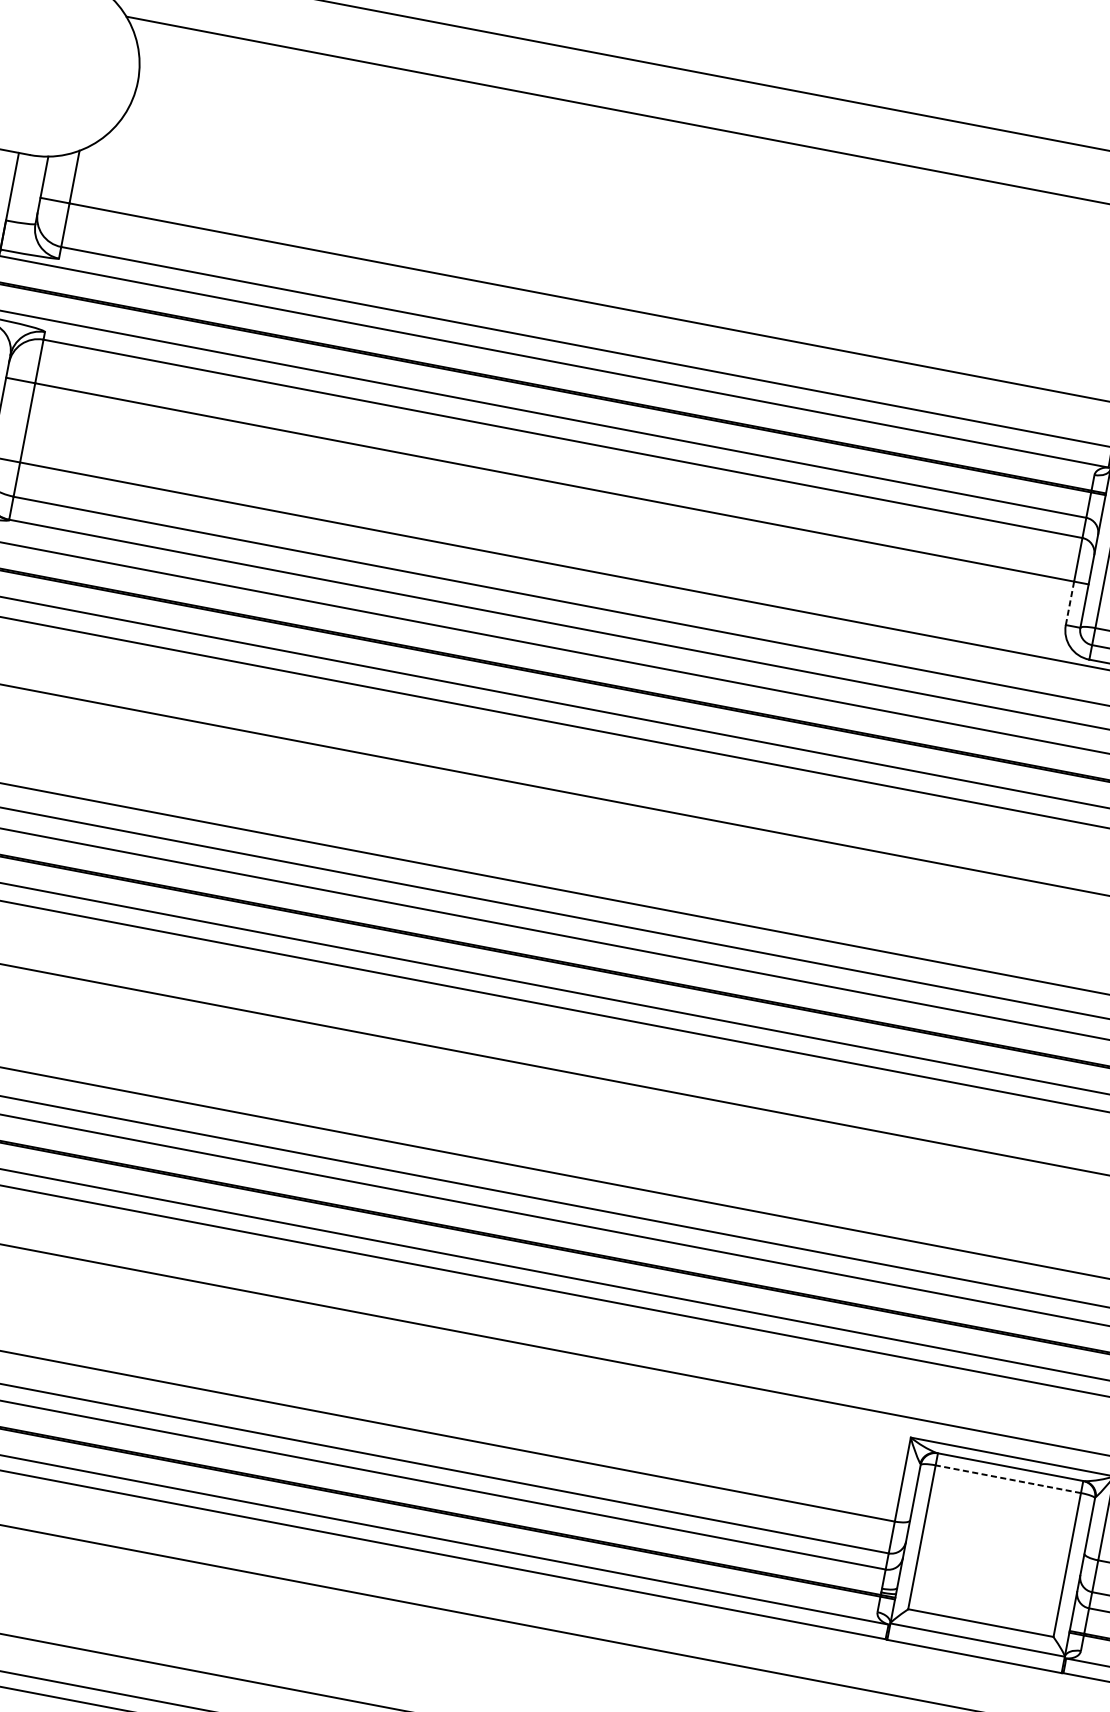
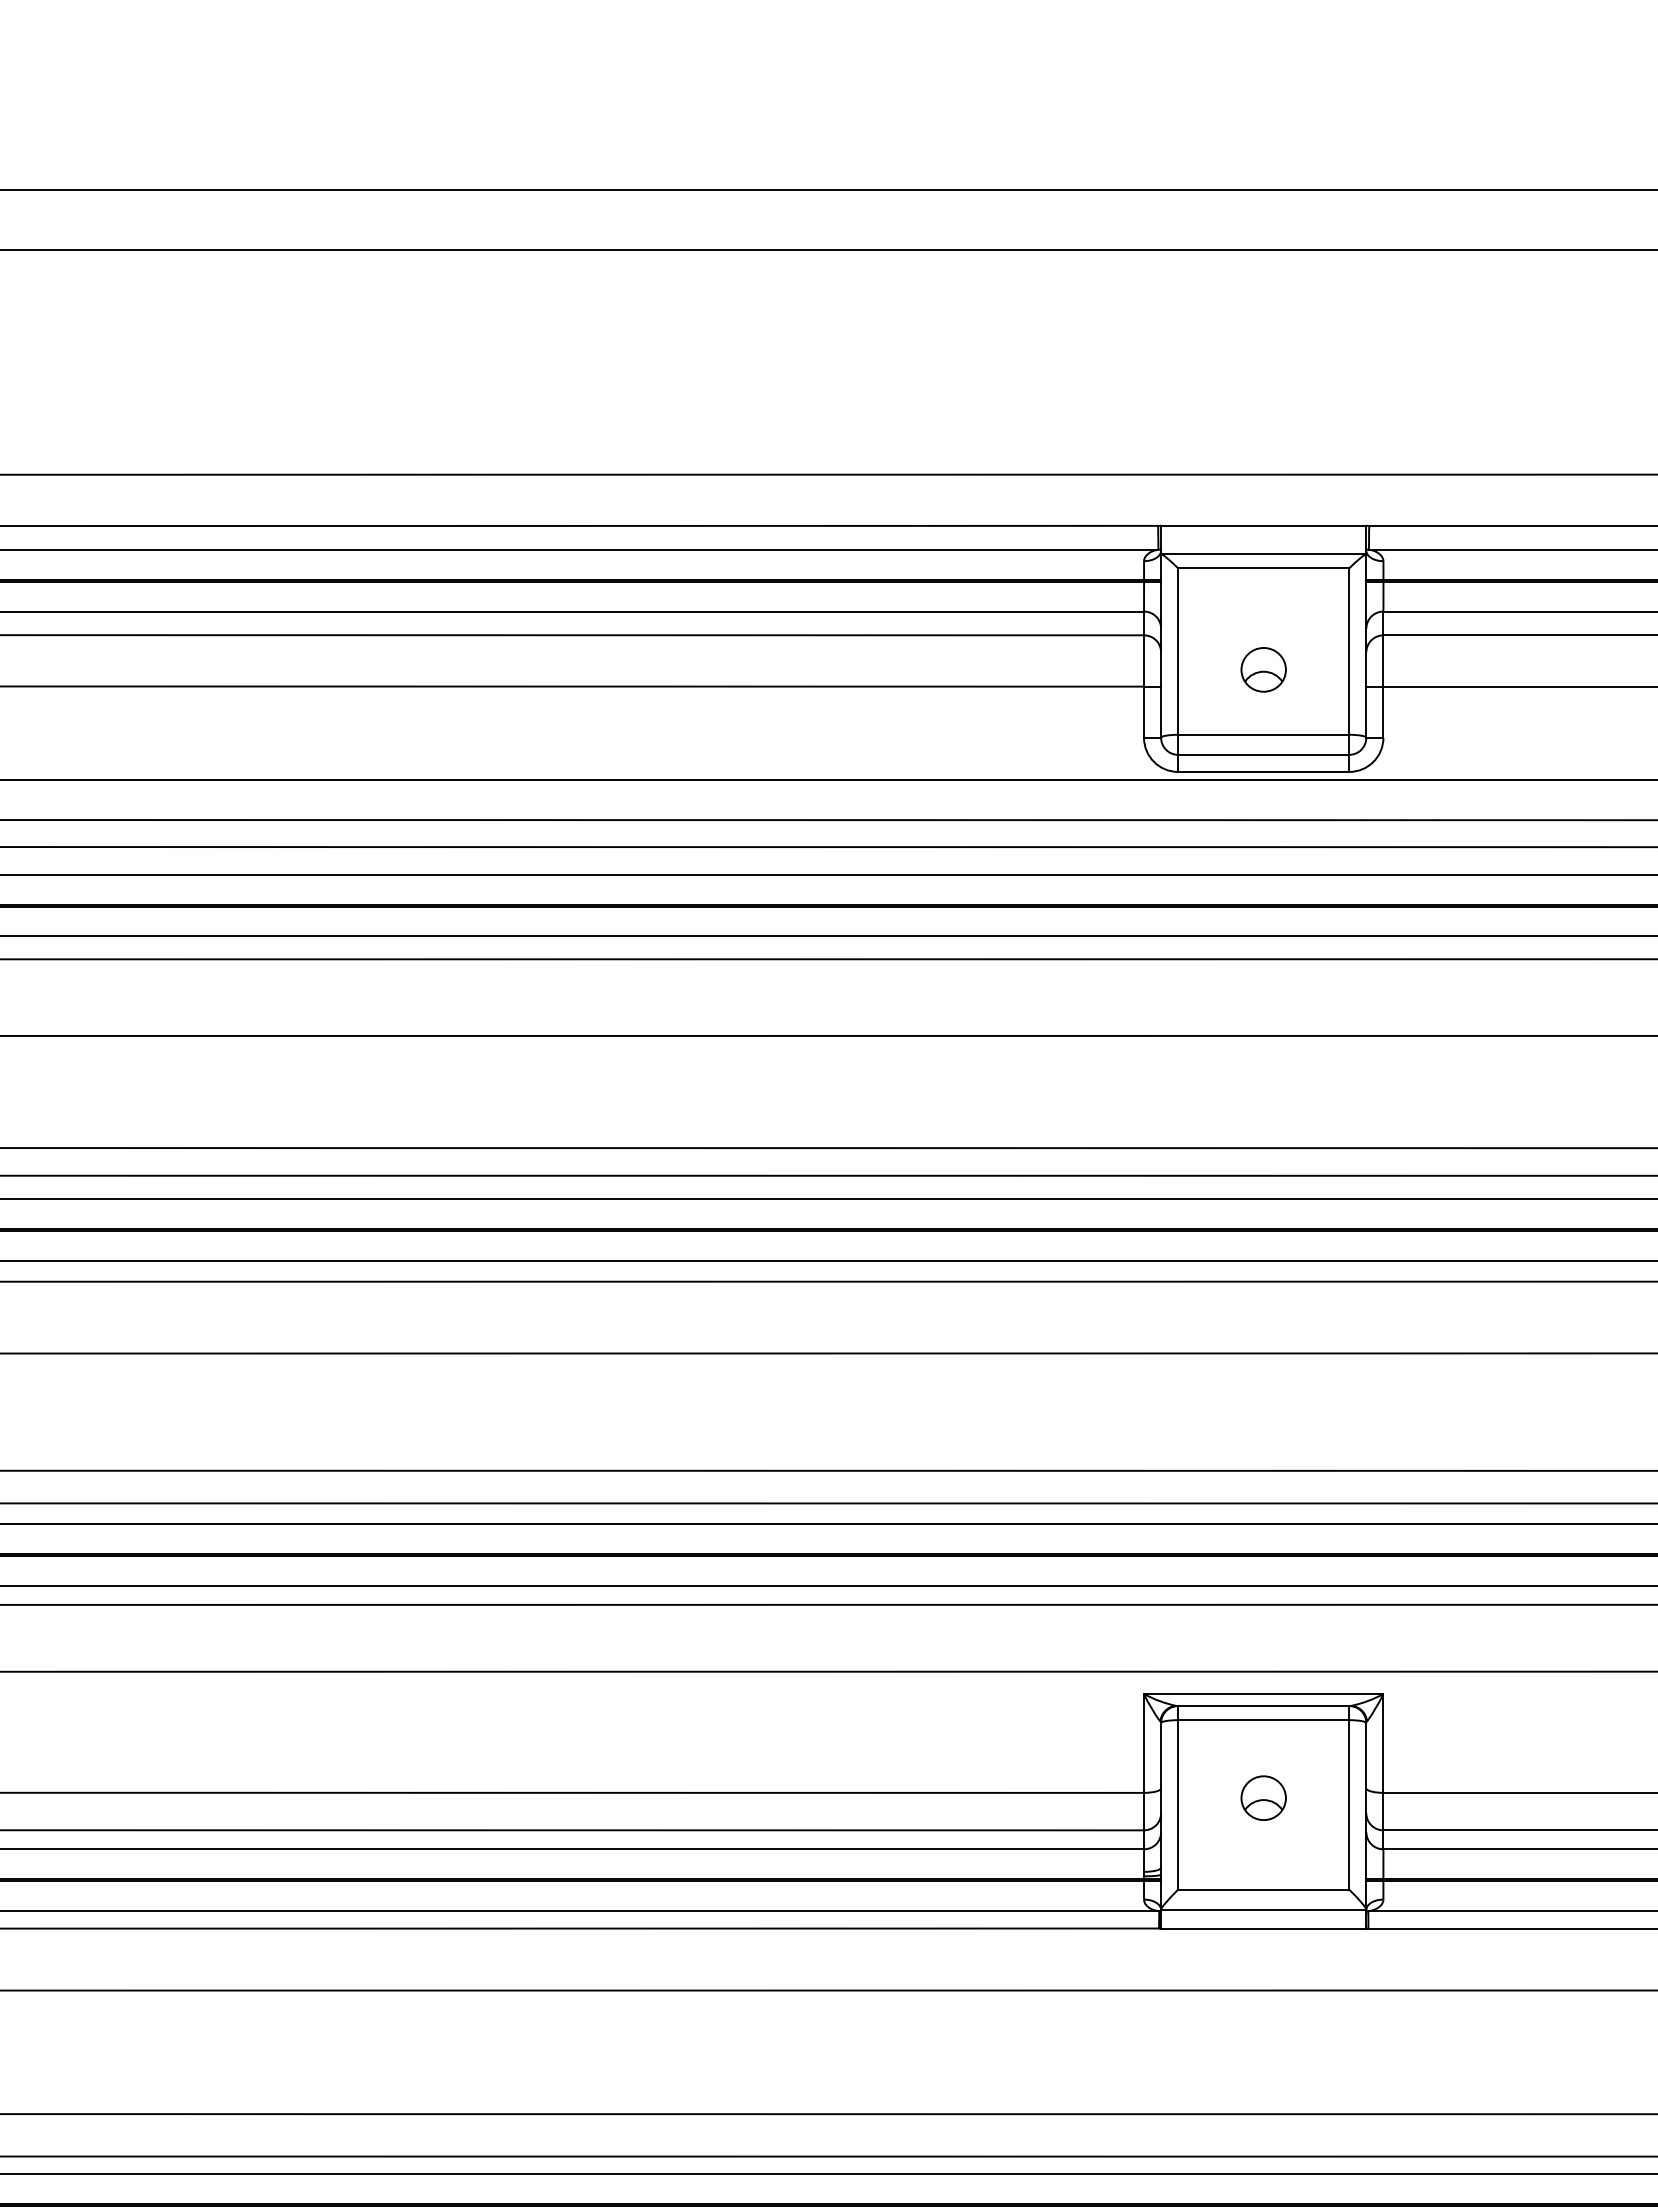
line: (1070, 603) -> (1144, 712), dashed -> solid
line: (1008, 1479) -> (1263, 1720), dashed -> solid
part: (995, 1544) -> (1263, 1797), added

